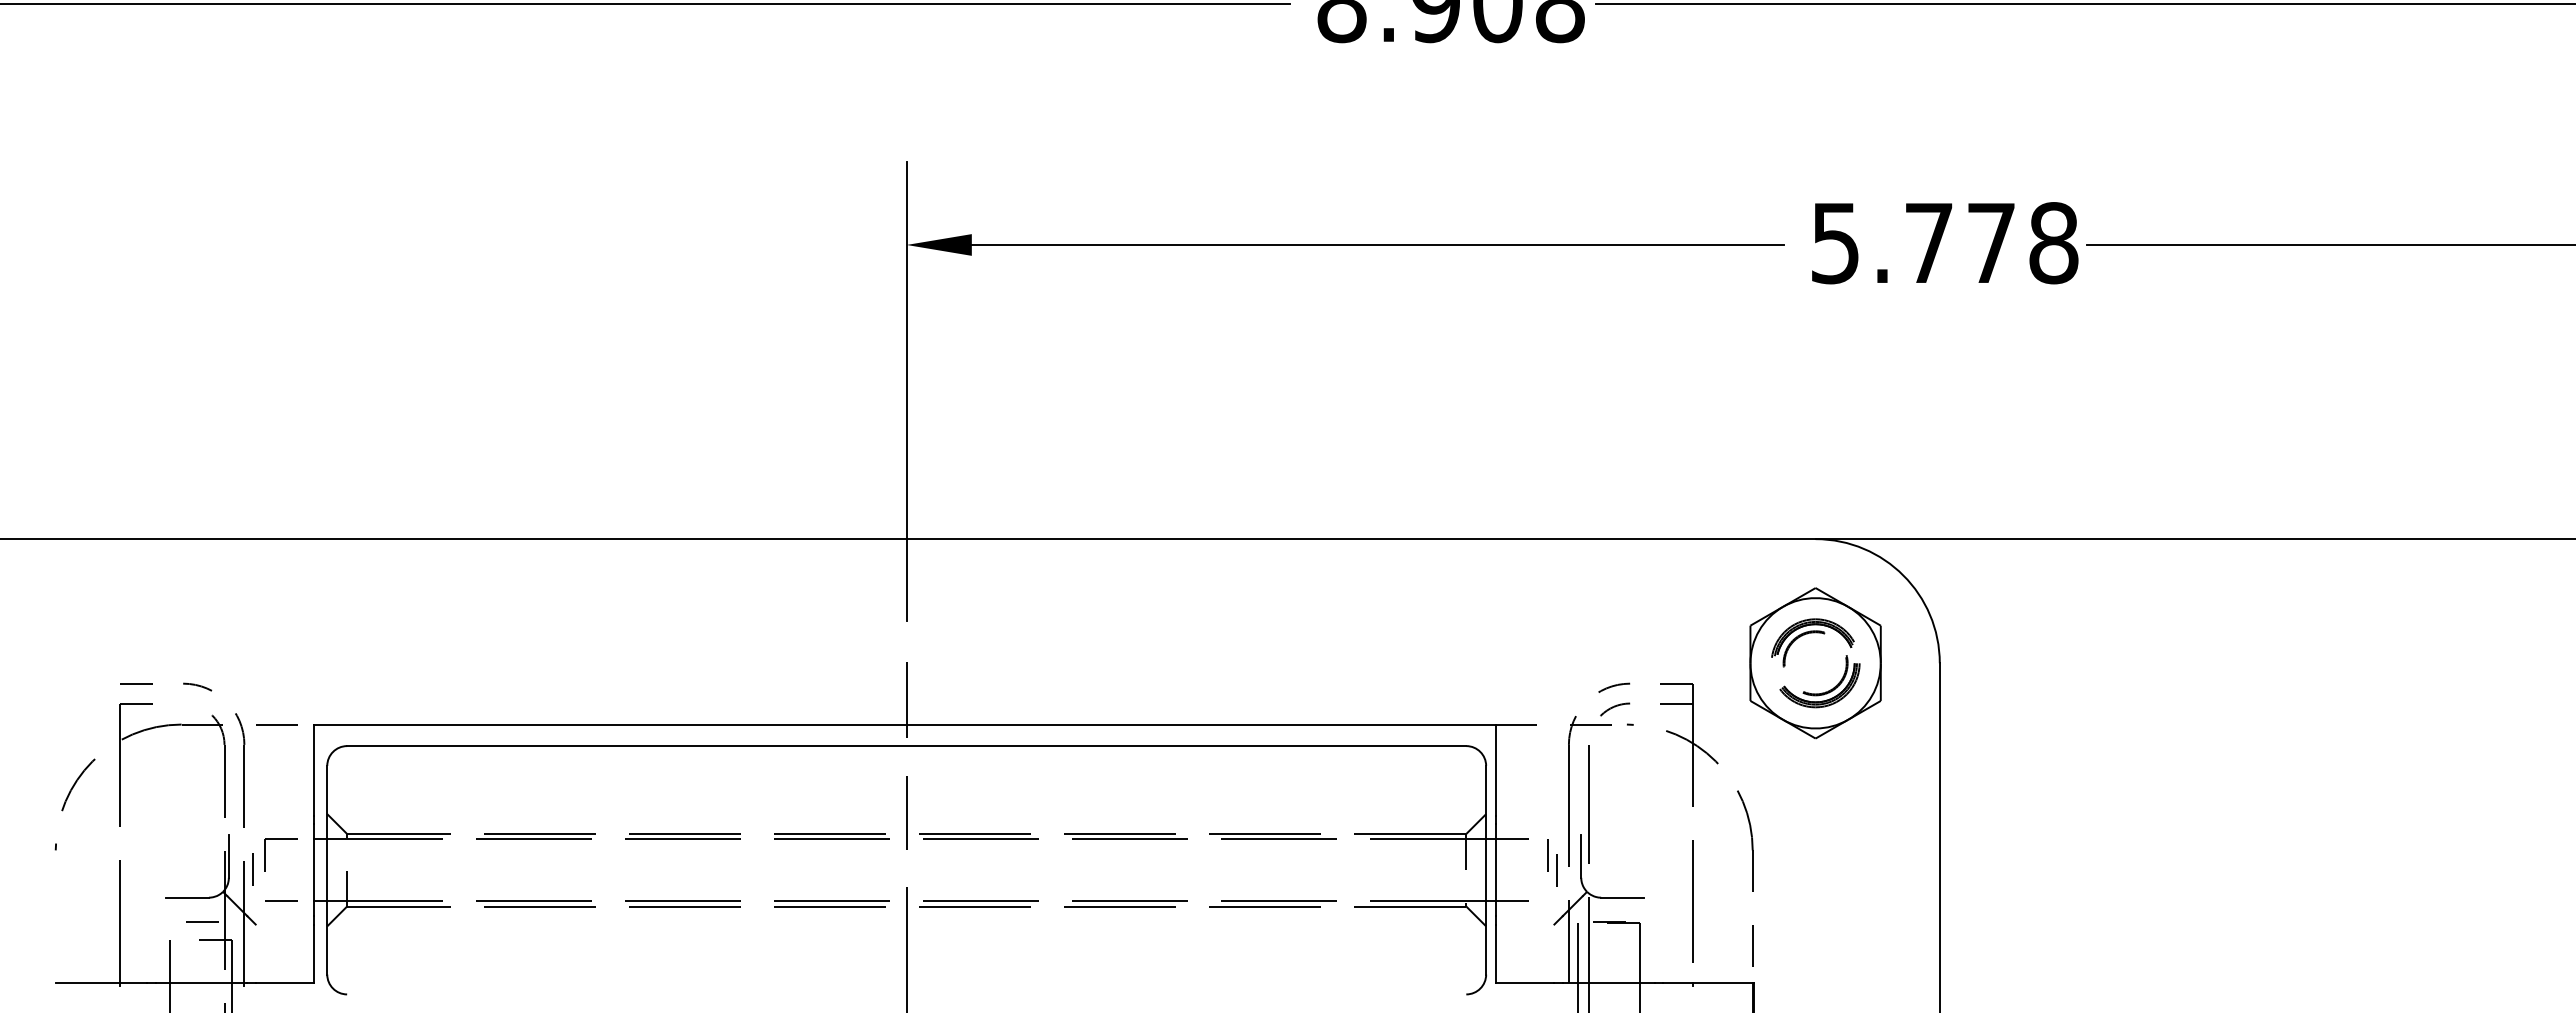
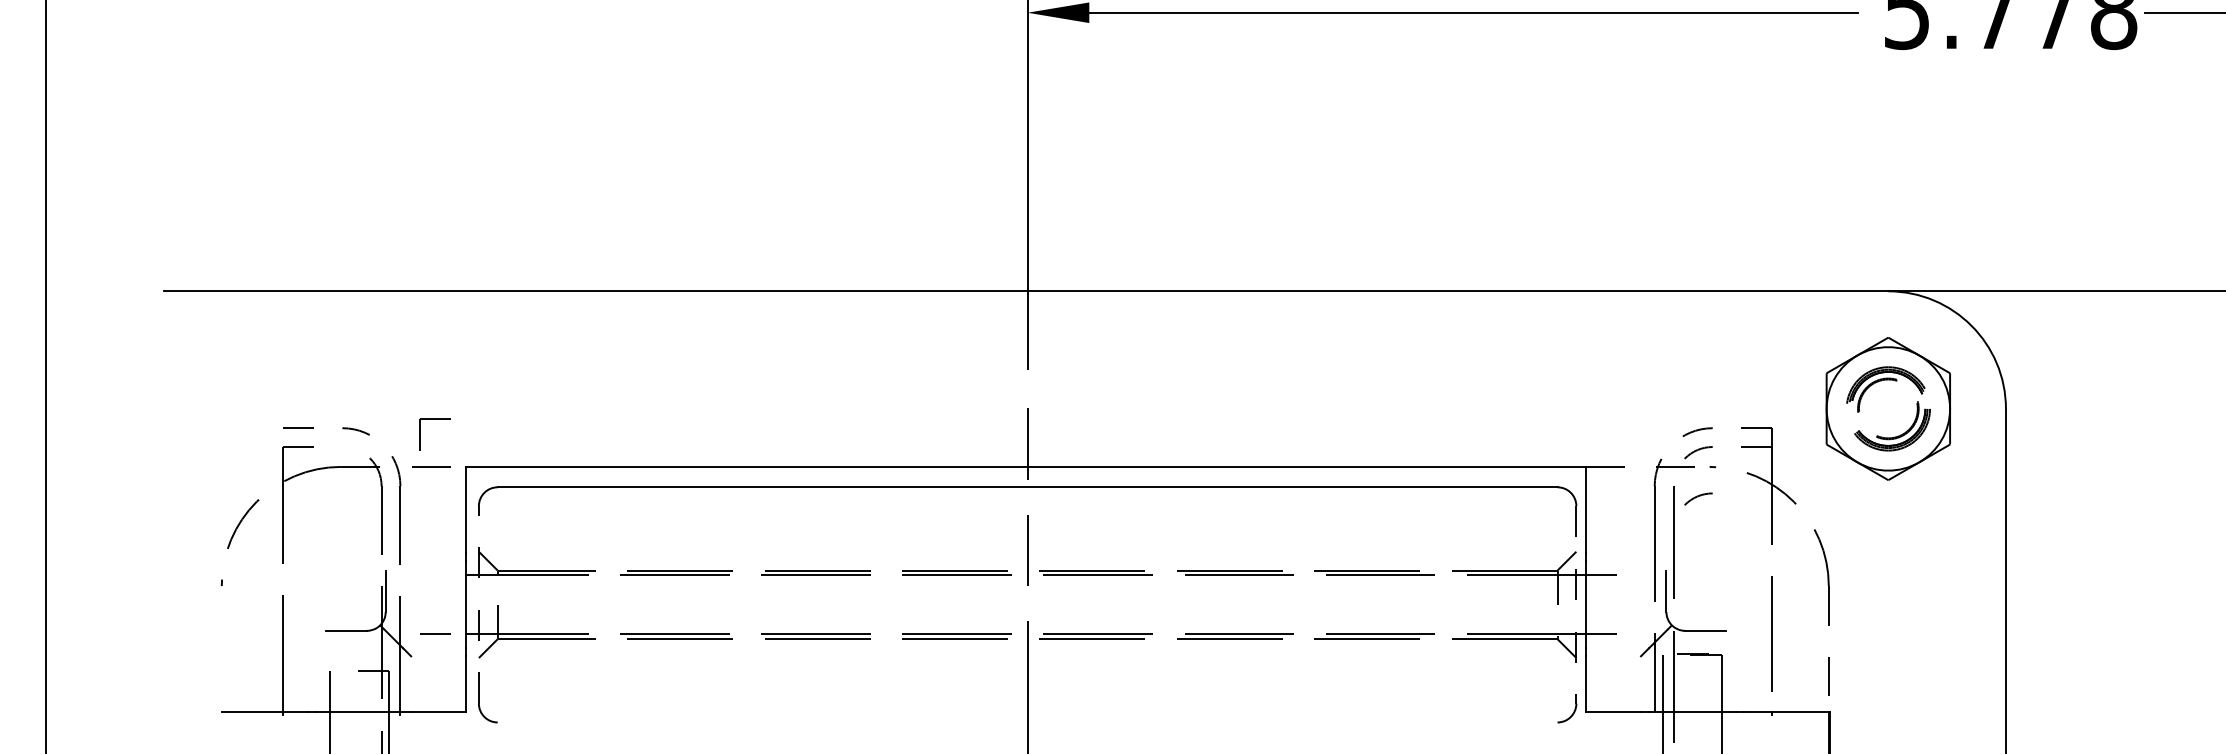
arc: (1615, 756) -> (1698, 497), added
part: (280, 839) -> (434, 419), moved
line: (1547, 855) -> (1634, 590), removed
line: (327, 869) -> (479, 604), solid -> dashed
line: (253, 870) -> (409, 605), removed
line: (1486, 870) -> (1576, 605), solid -> dashed
line: (1556, 870) -> (1642, 605), removed
line: (201, 921) -> (359, 653), removed

